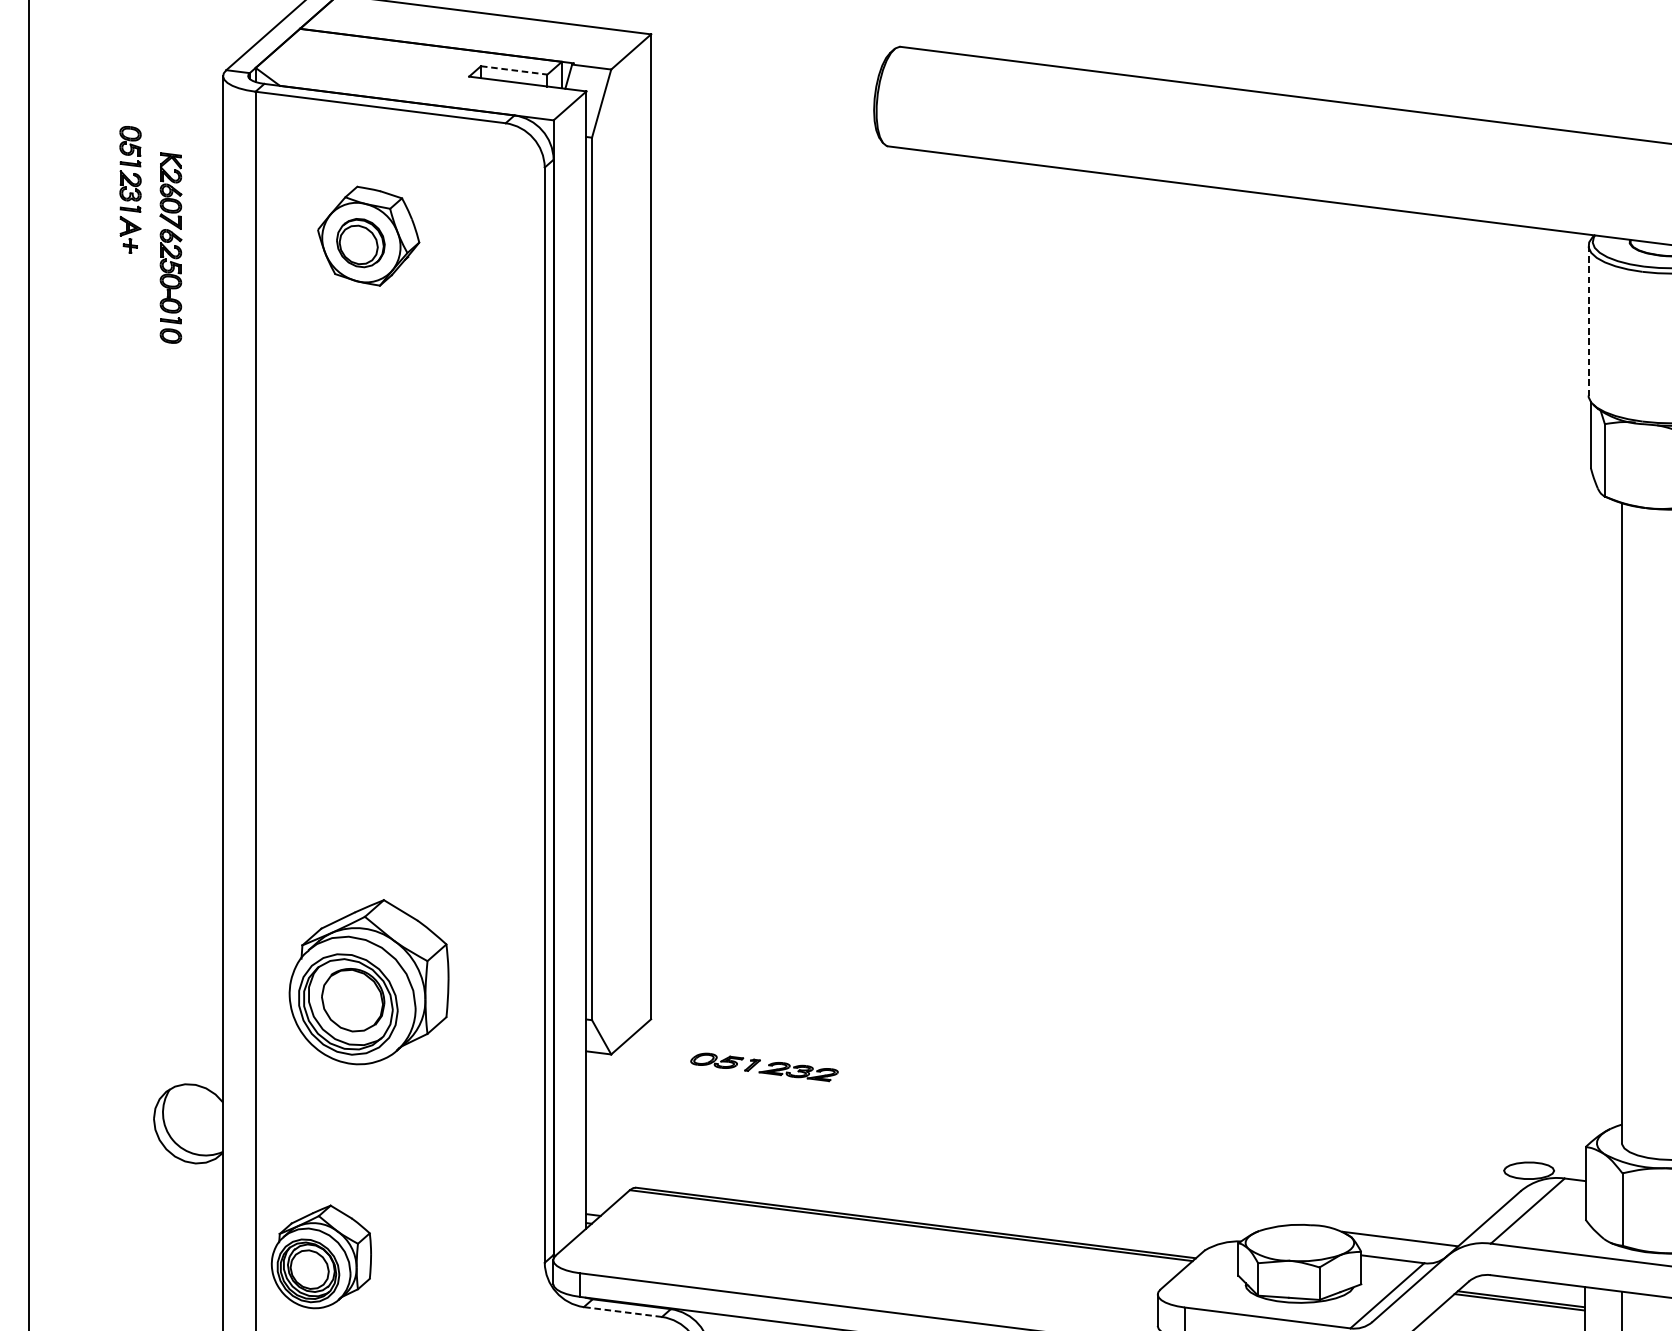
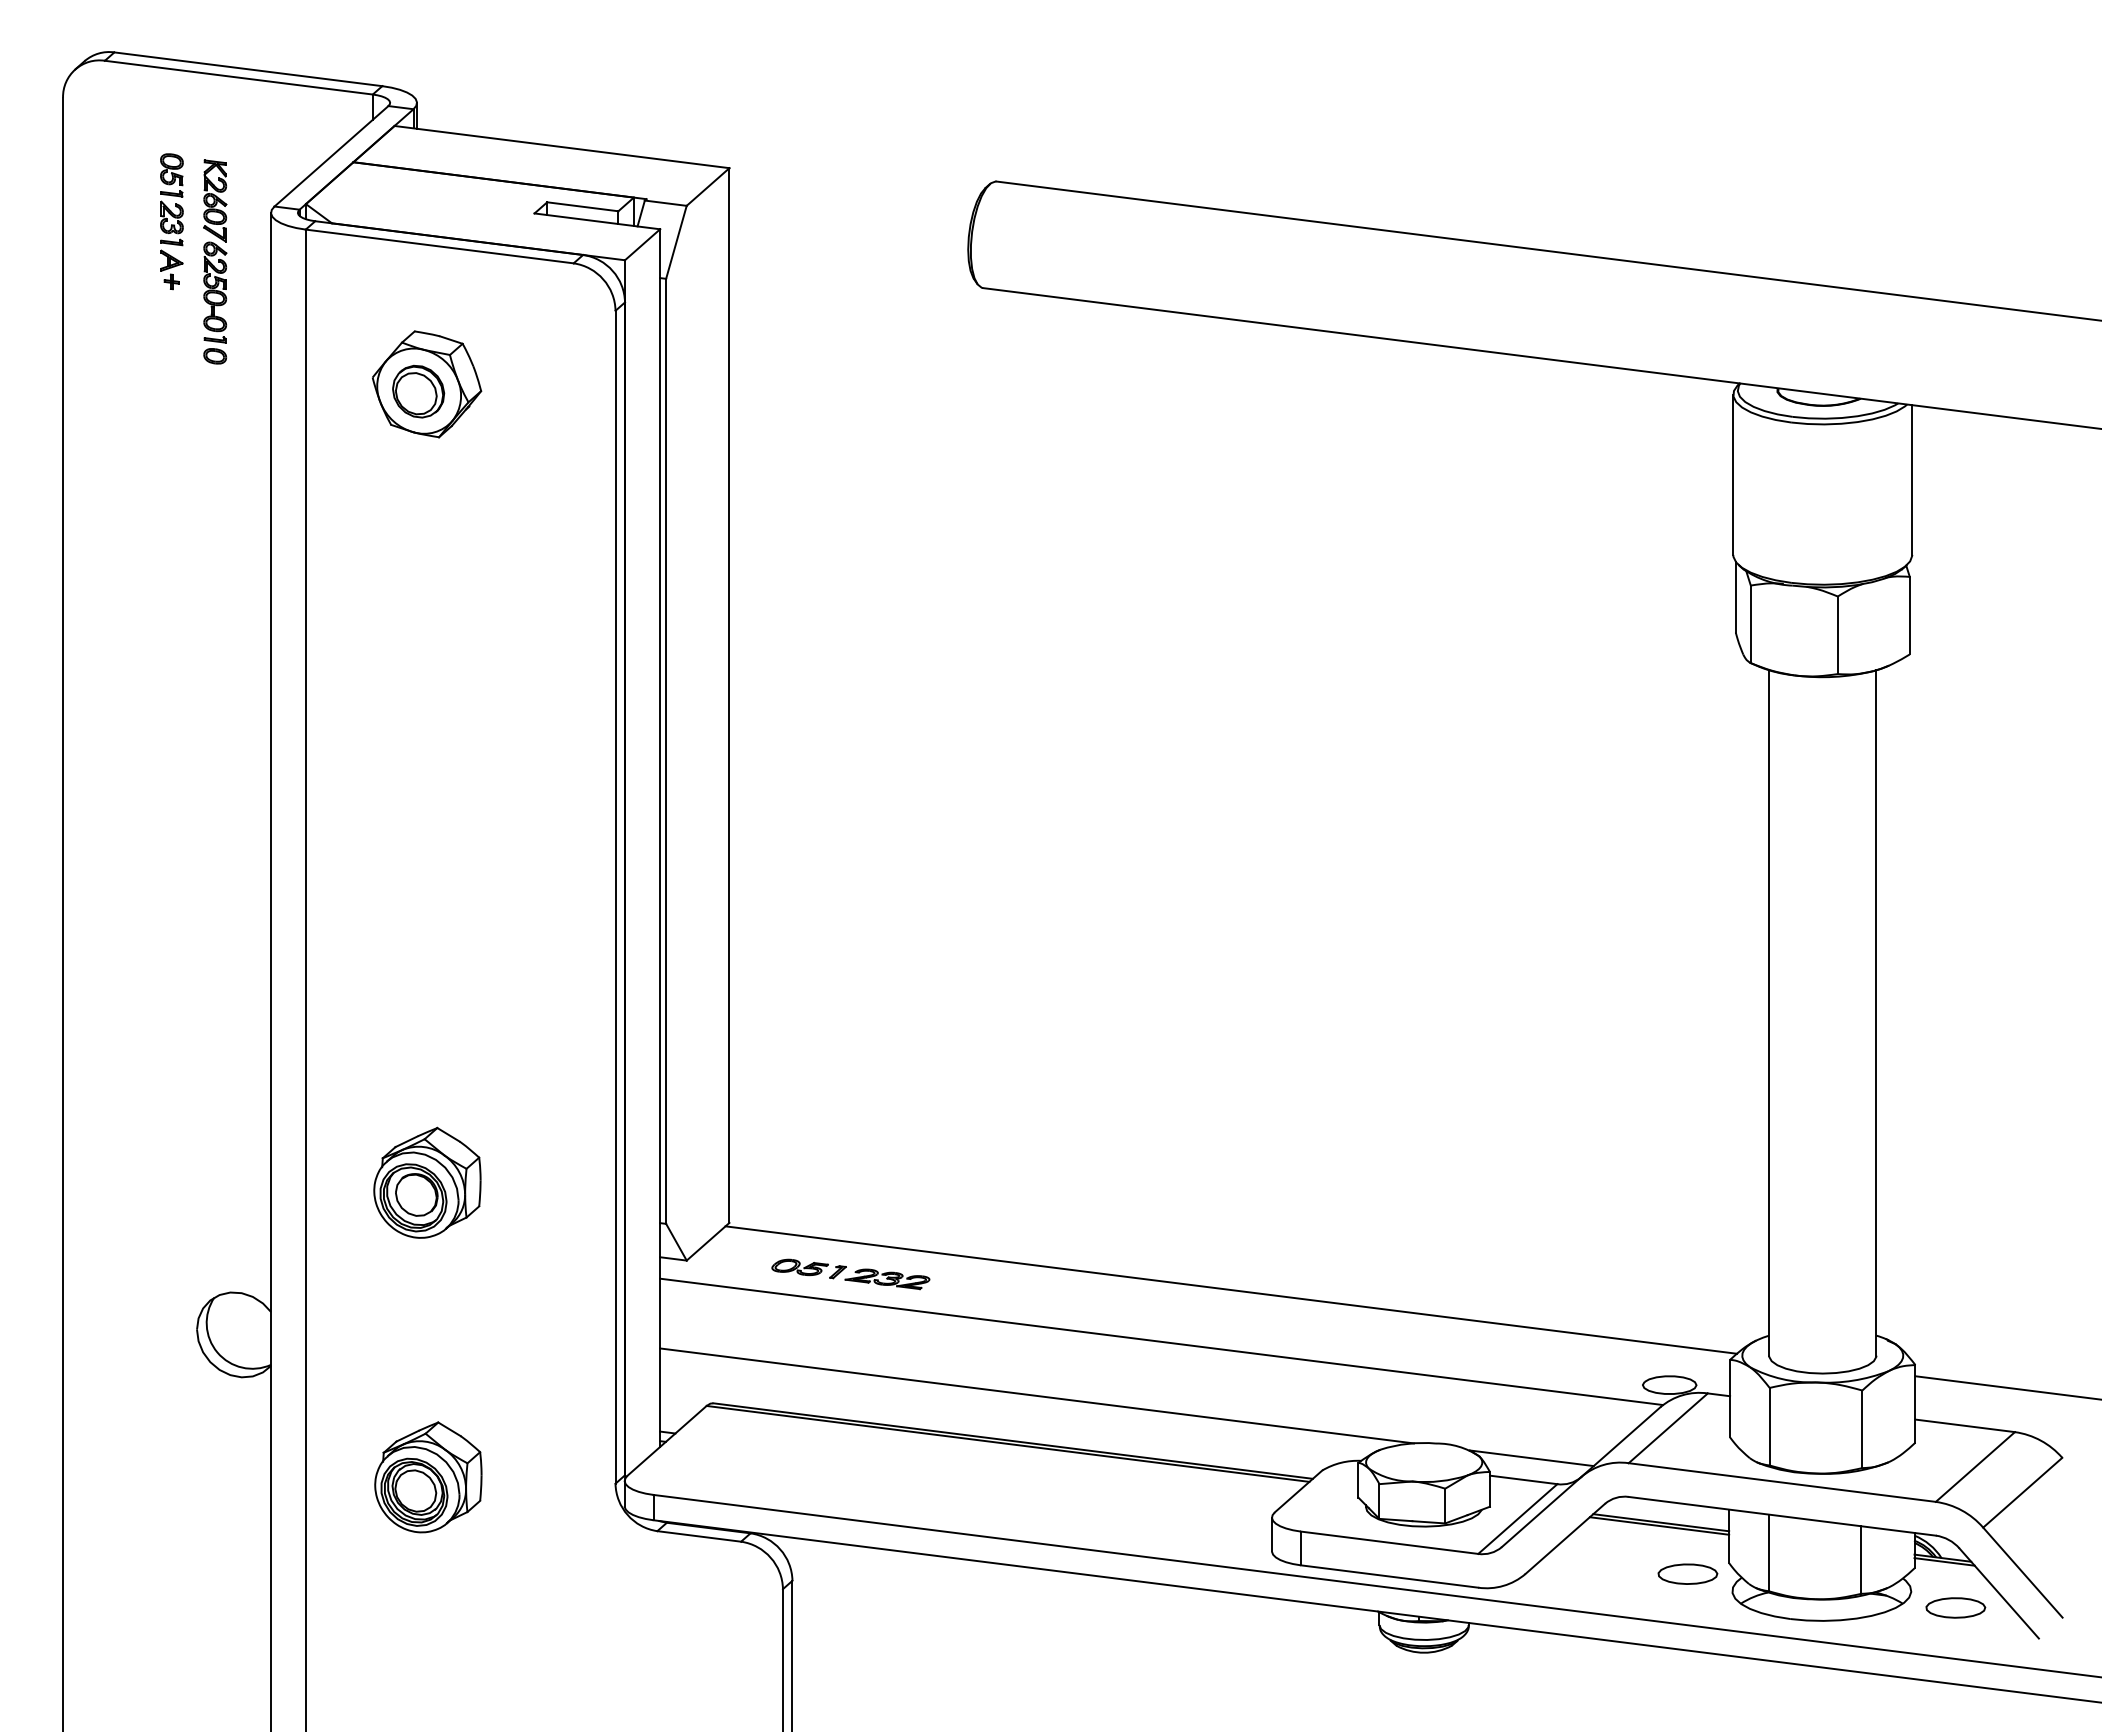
line: (513, 70) -> (582, 206), dashed -> solid
part: (130, 189) -> (171, 221), moved
part: (171, 247) -> (215, 261), moved
line: (1588, 321) -> (1733, 475), dashed -> solid
part: (369, 981) -> (427, 1182), size x0.62
line: (1119, 1081) -> (1231, 1289), added
line: (1054, 1130) -> (1161, 1341), added
line: (938, 1180) -> (1037, 1395), added
part: (321, 1257) -> (428, 1477), moved
line: (622, 1312) -> (698, 1536), dashed -> solid

